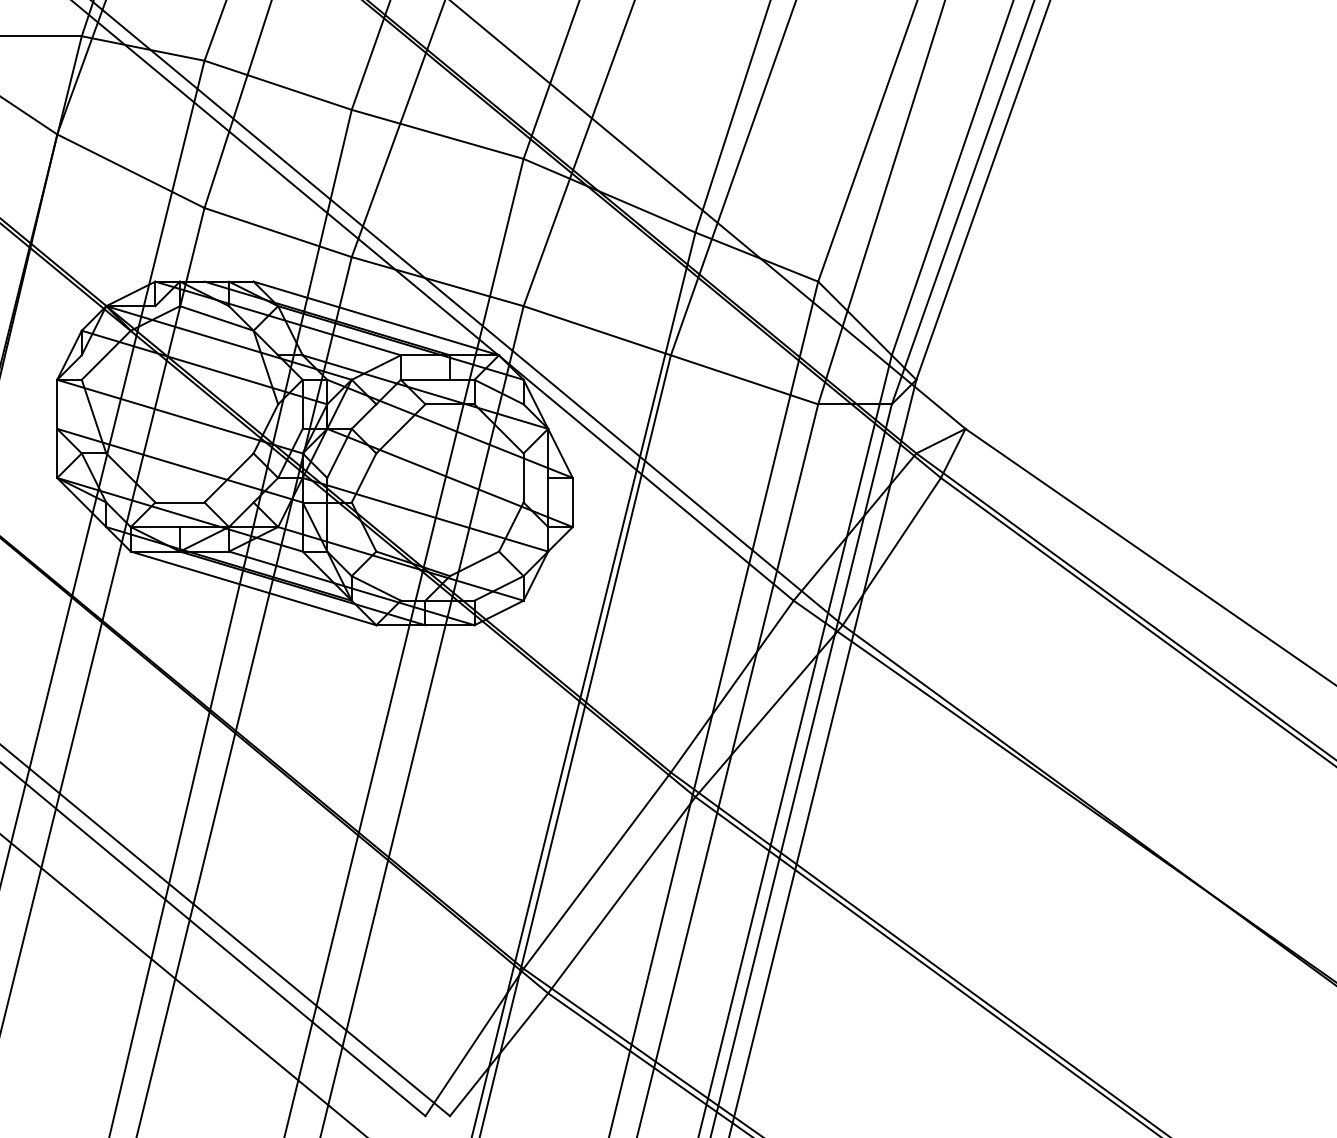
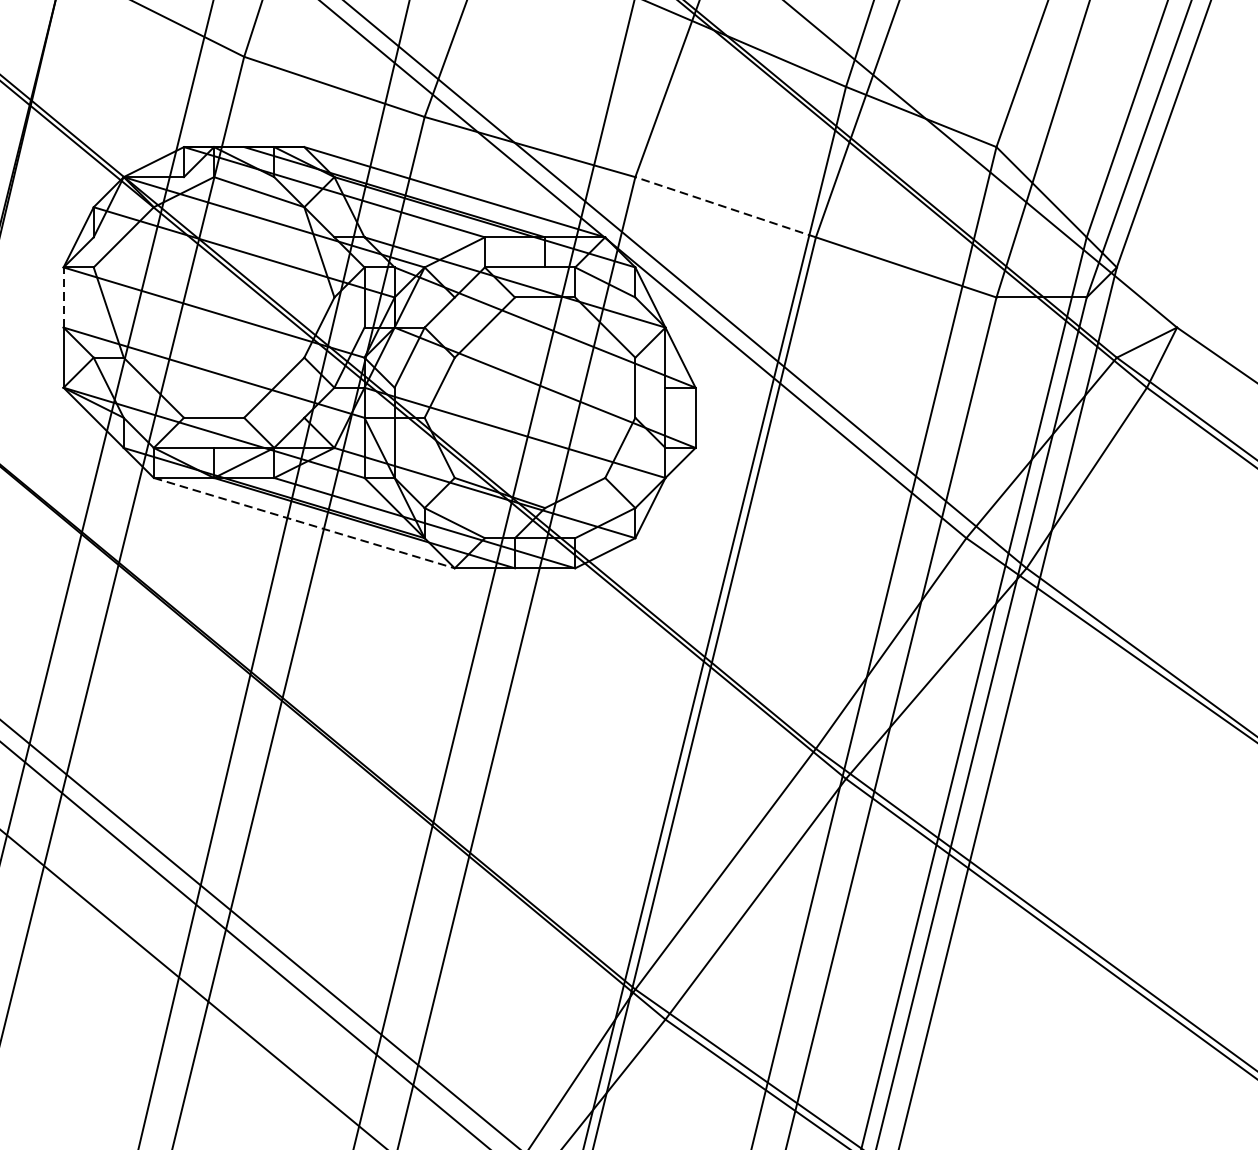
line: (597, 330) -> (725, 206), solid -> dashed
line: (57, 404) -> (63, 297), solid -> dashed
line: (254, 588) -> (305, 523), solid -> dashed

